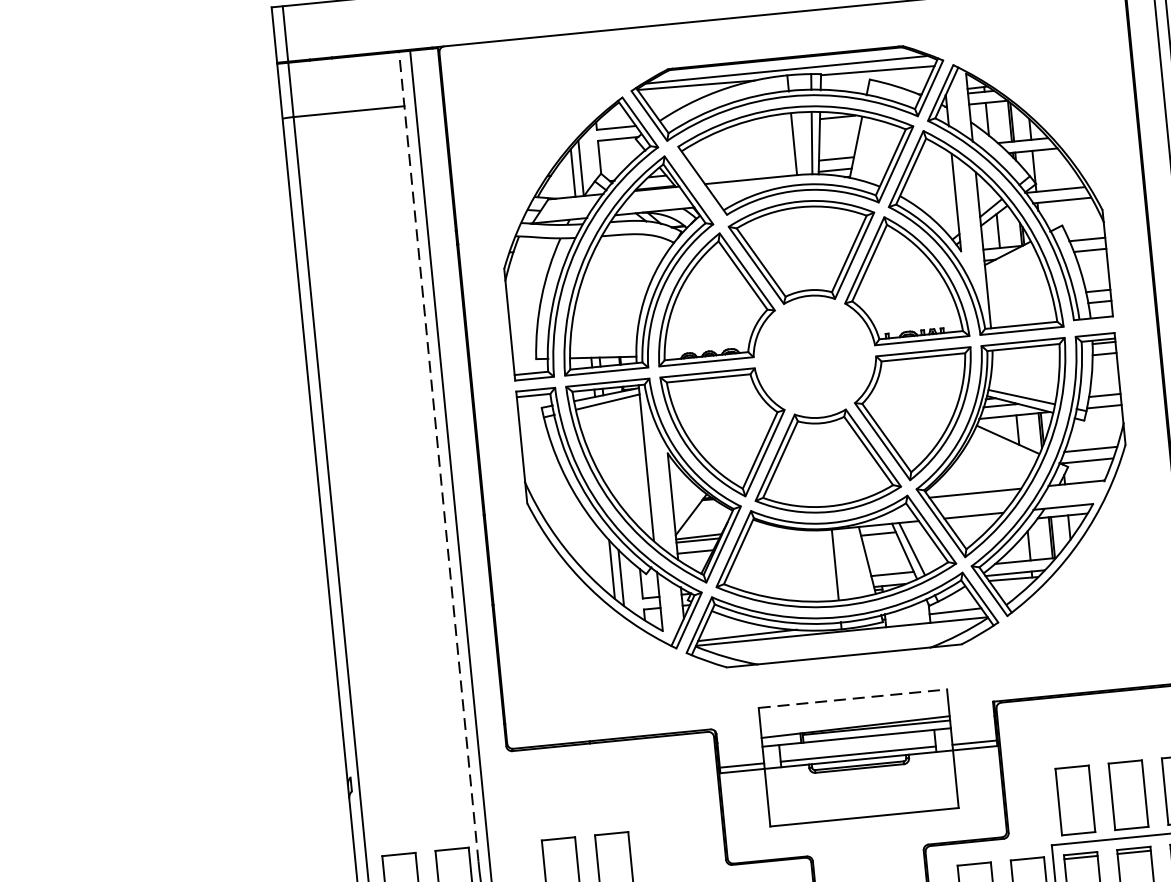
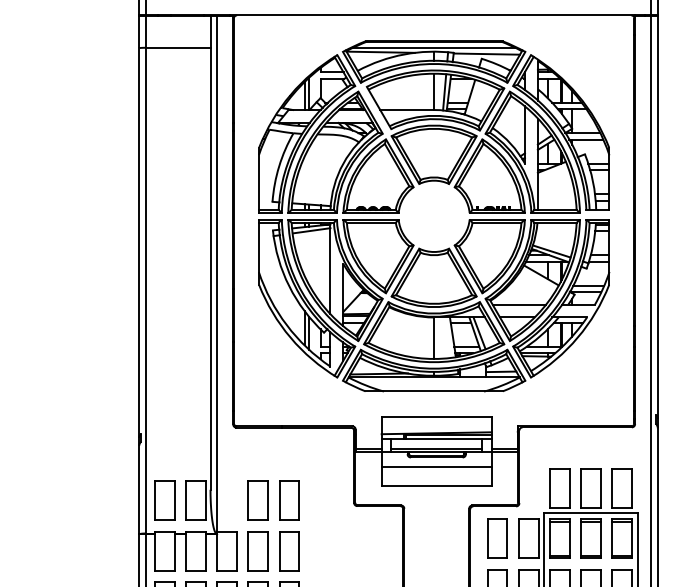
line: (438, 456) -> (210, 252), dashed -> solid
line: (854, 698) -> (437, 416), dashed -> solid
line: (860, 783) -> (436, 466), added

